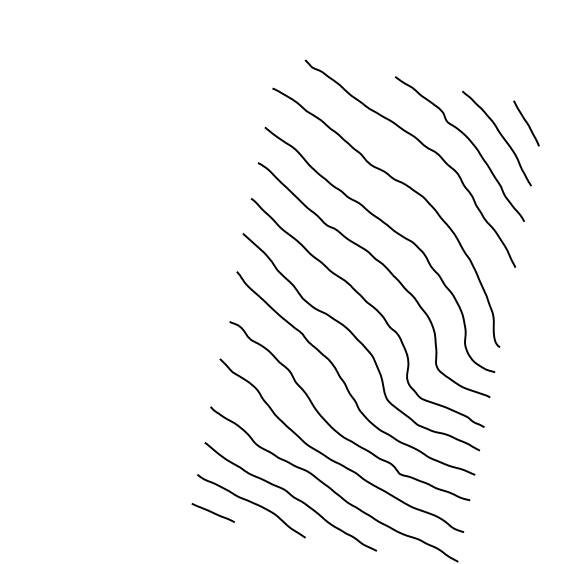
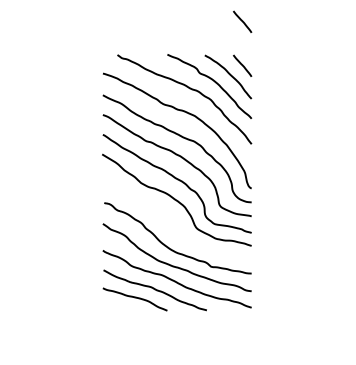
line: (541, 43) -> (242, 21), added
curve: (344, 378) -> (171, 221), removed
line: (211, 511) -> (114, 306), removed

